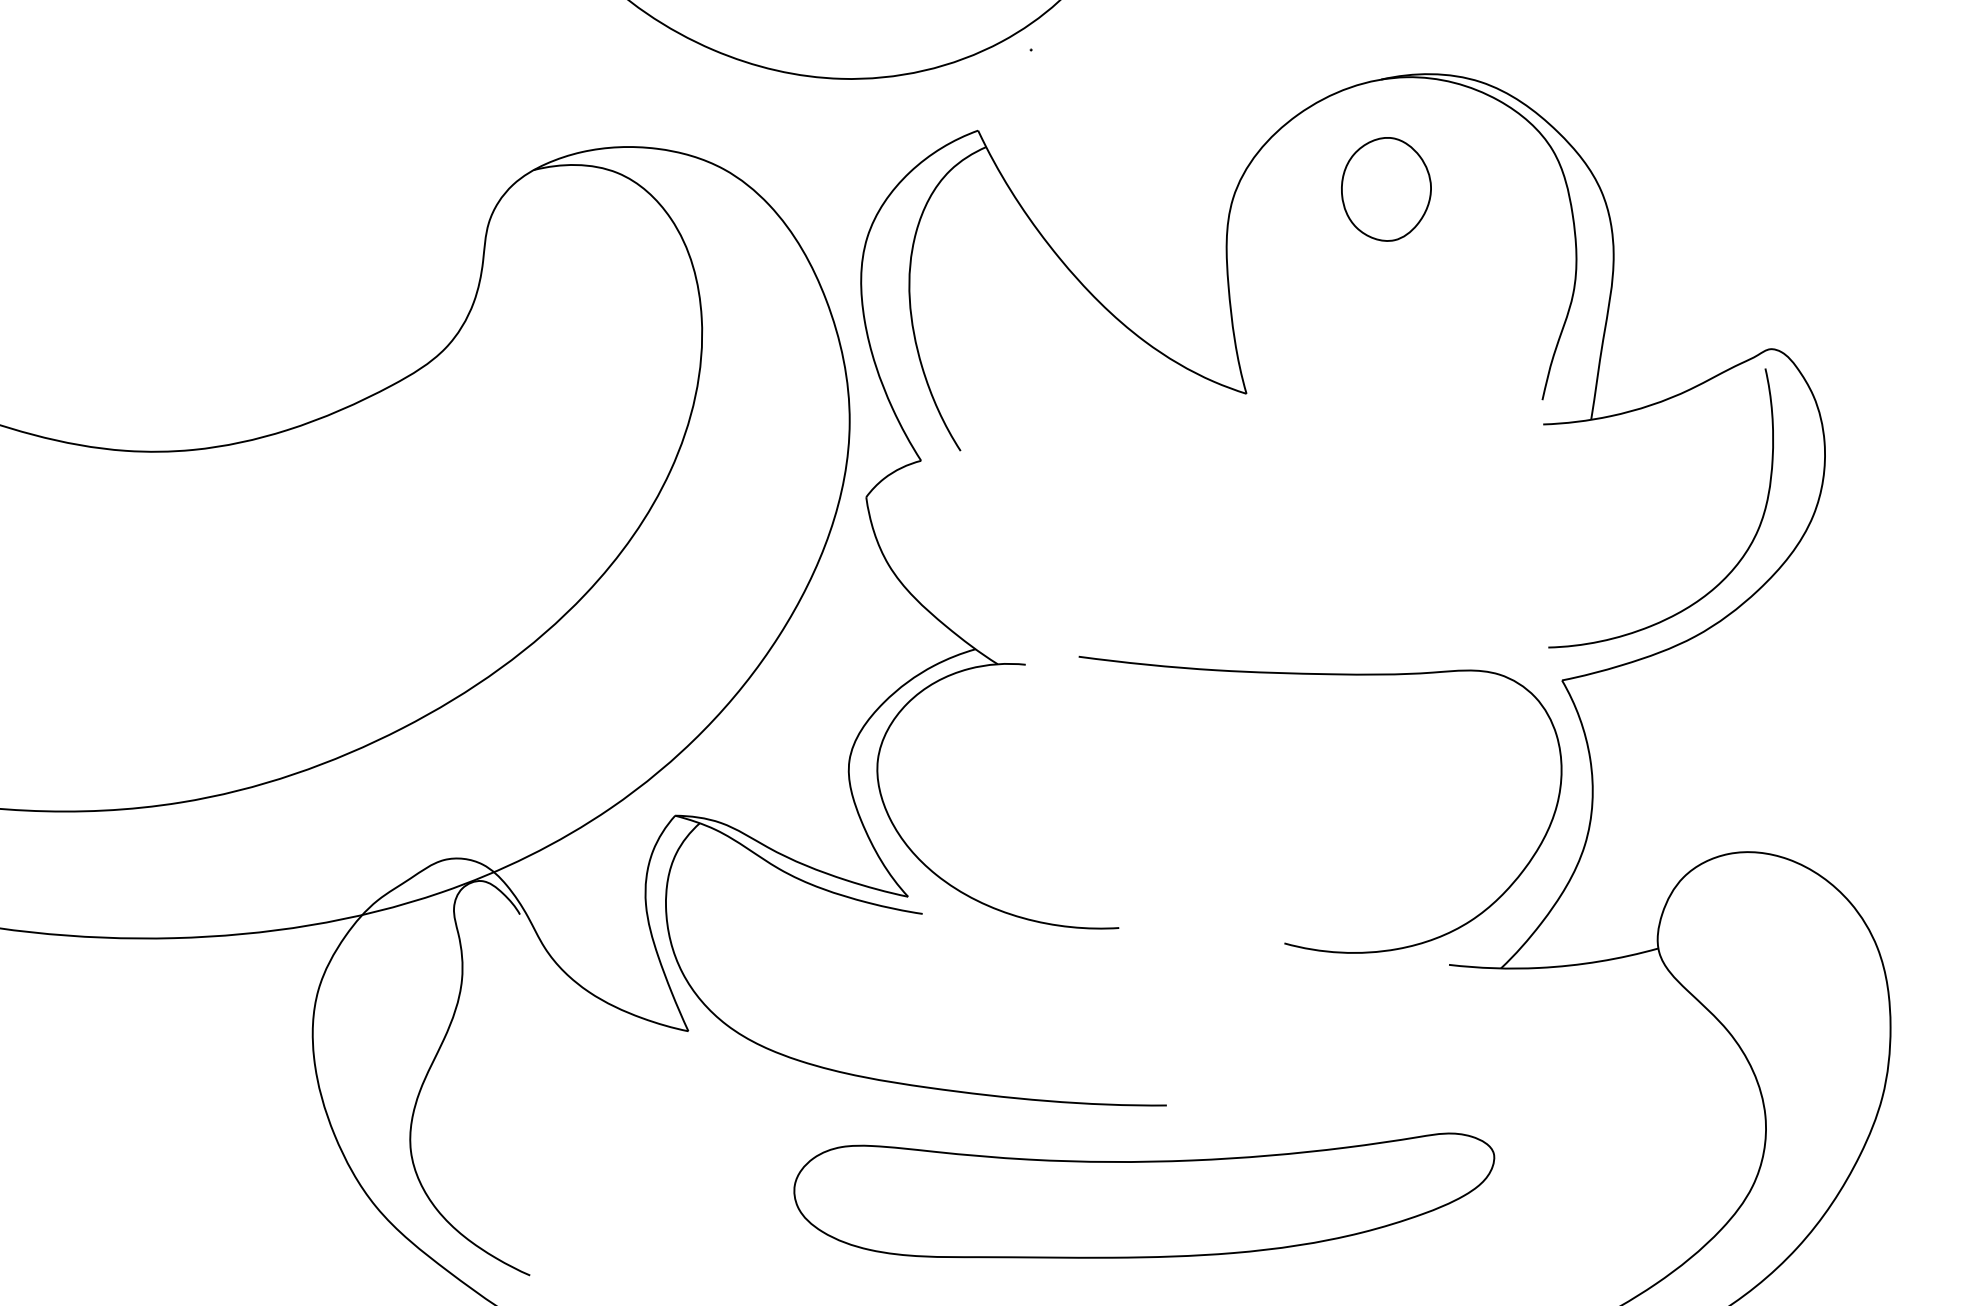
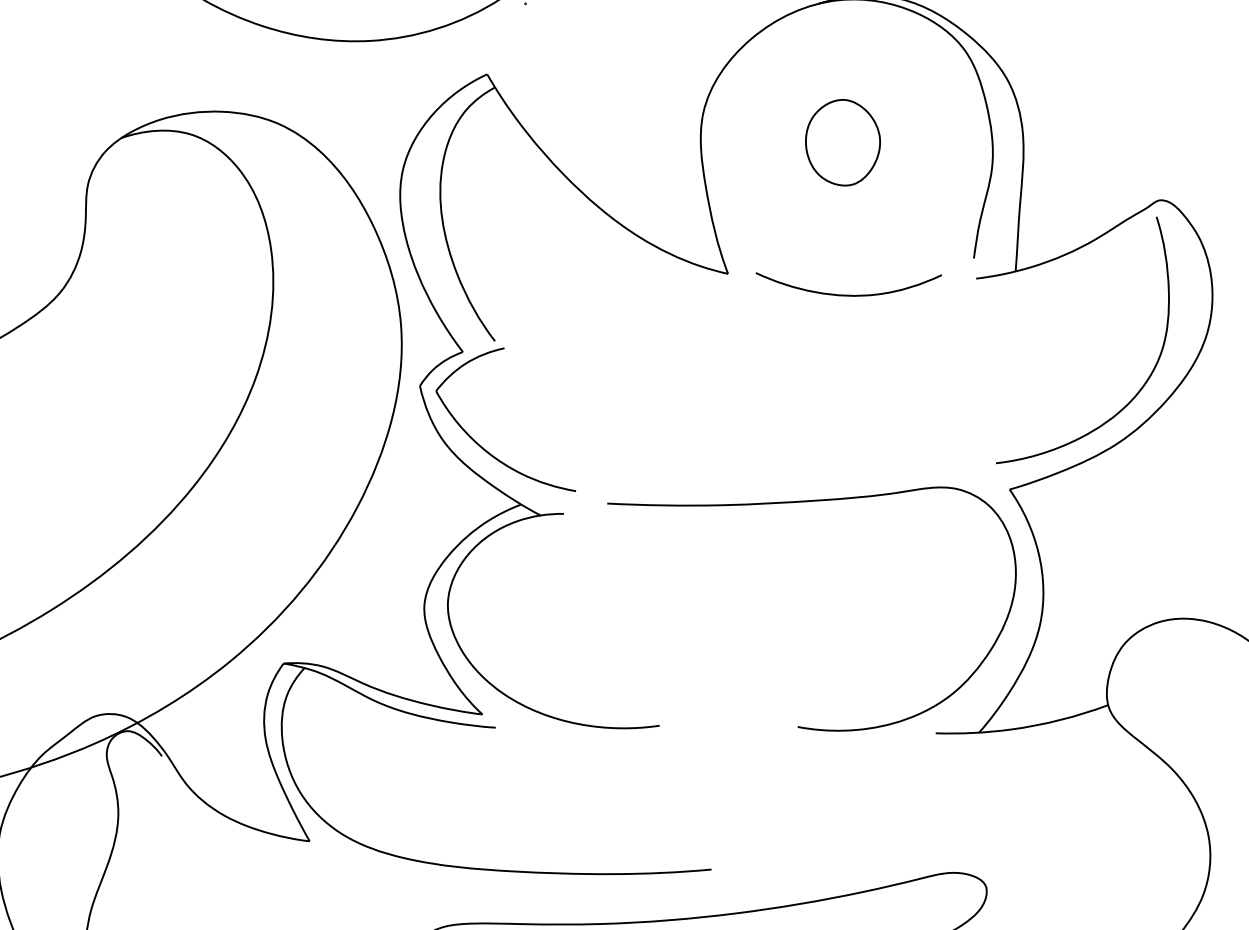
part: (1386, 189) -> (843, 142), moved
curve: (1386, 430) -> (846, 294), added
part: (934, 575) -> (481, 446), added

